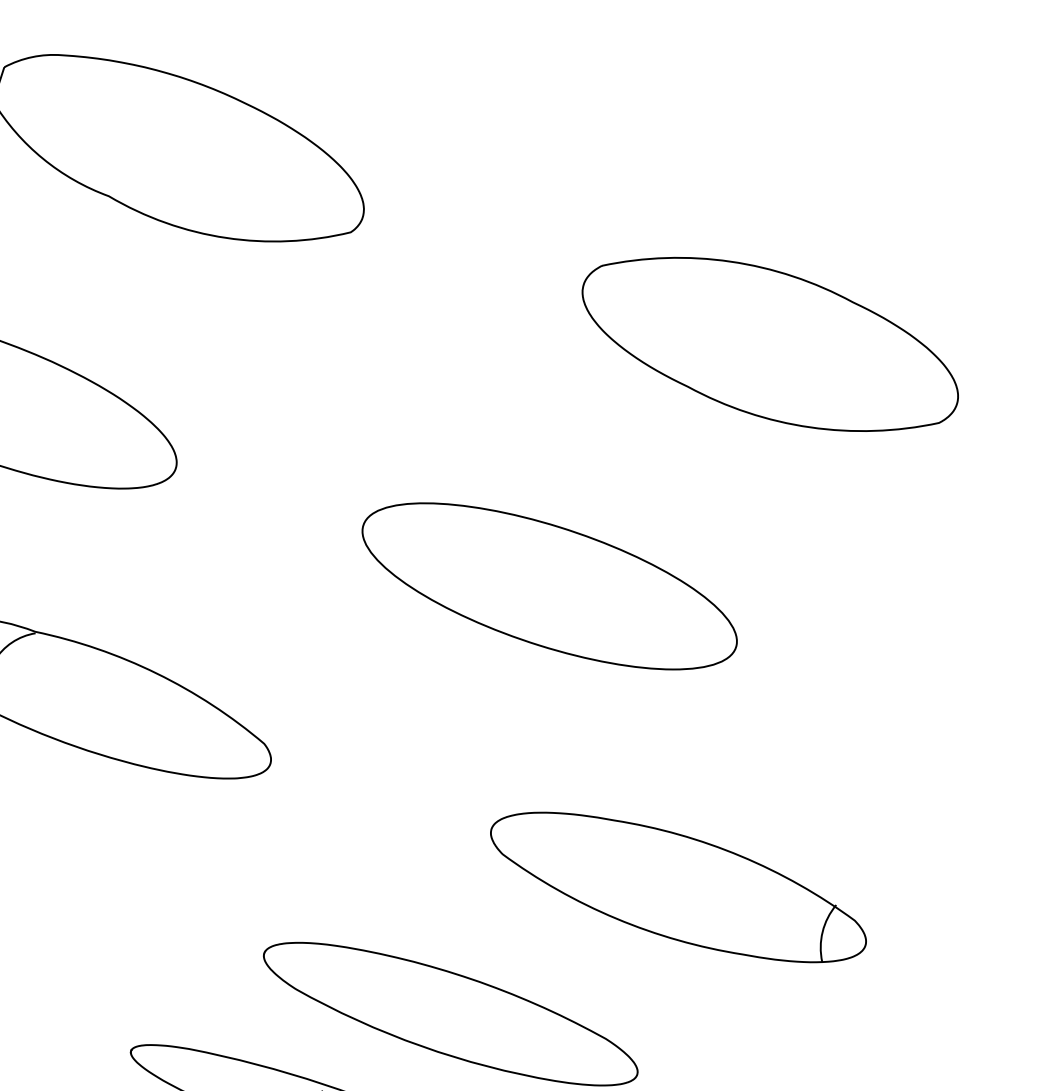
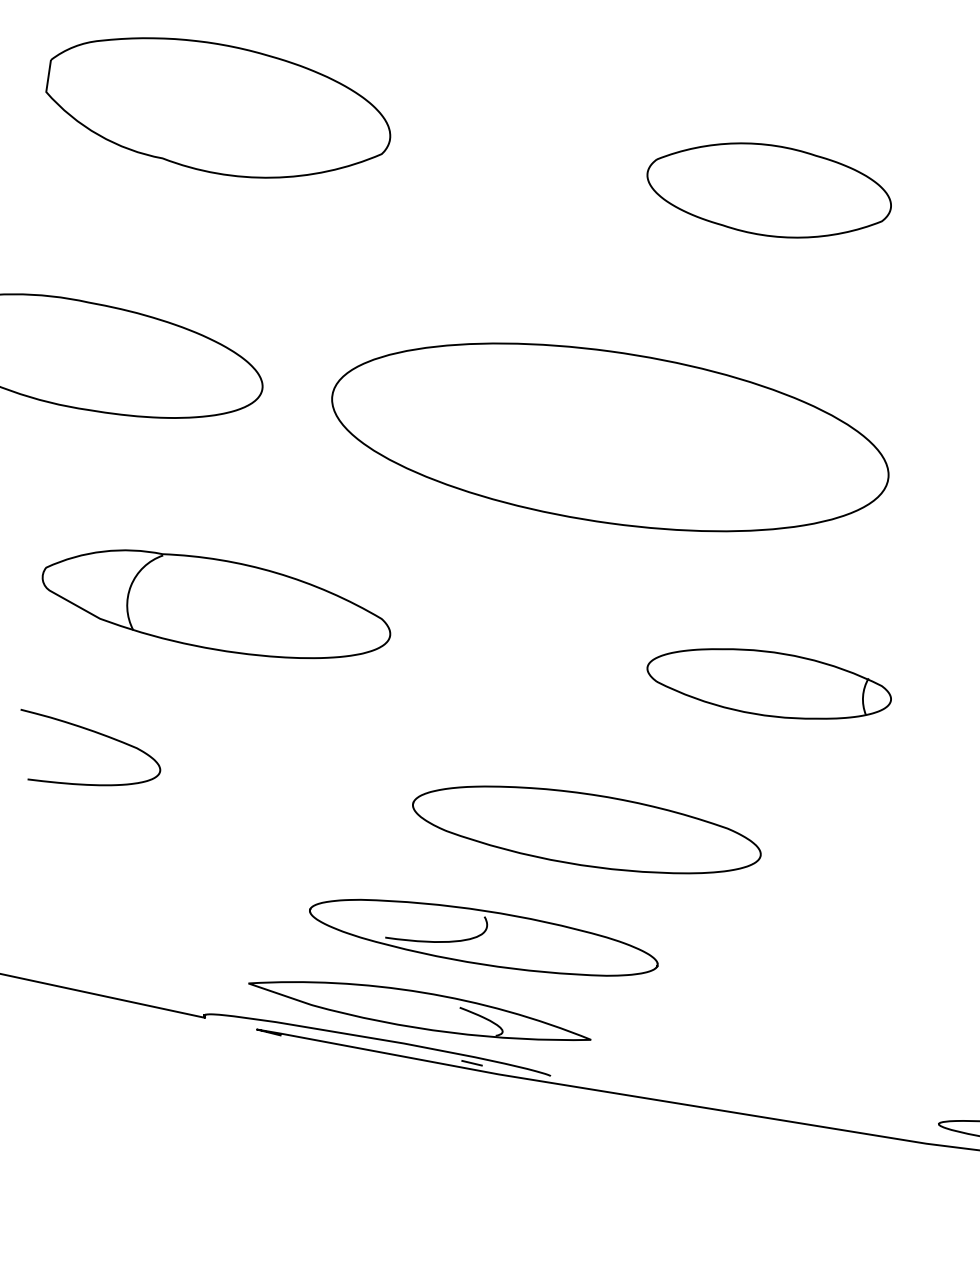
part: (770, 344) -> (769, 190), size x0.7
part: (549, 585) -> (610, 436), size x1.6
part: (678, 887) -> (769, 683), size x0.7

